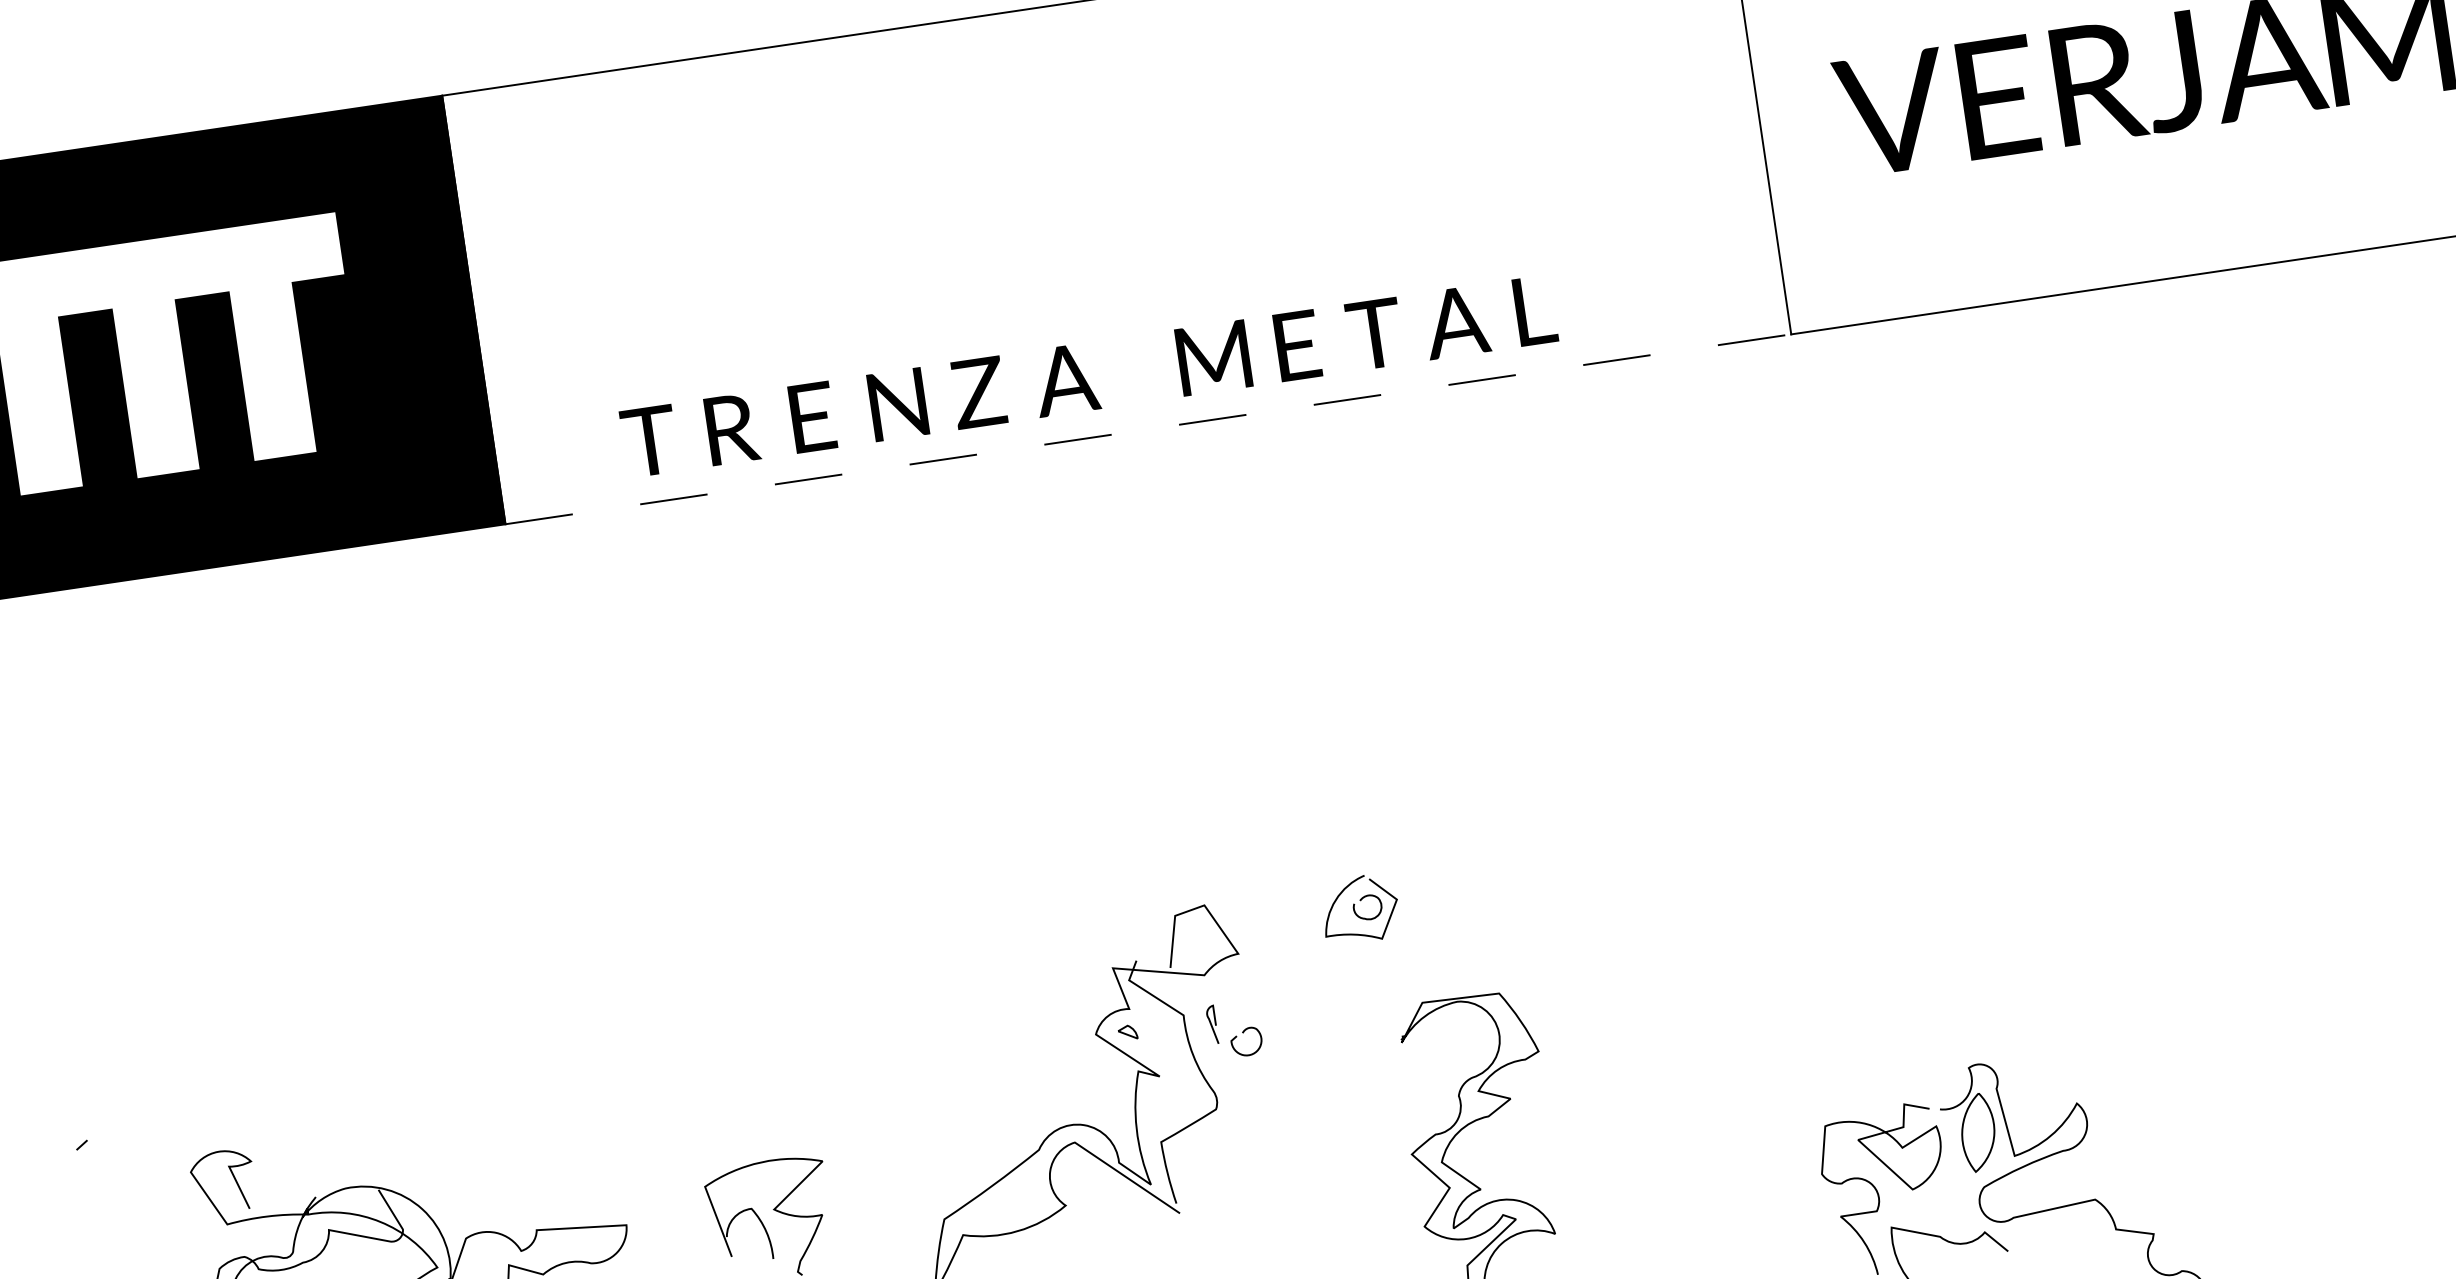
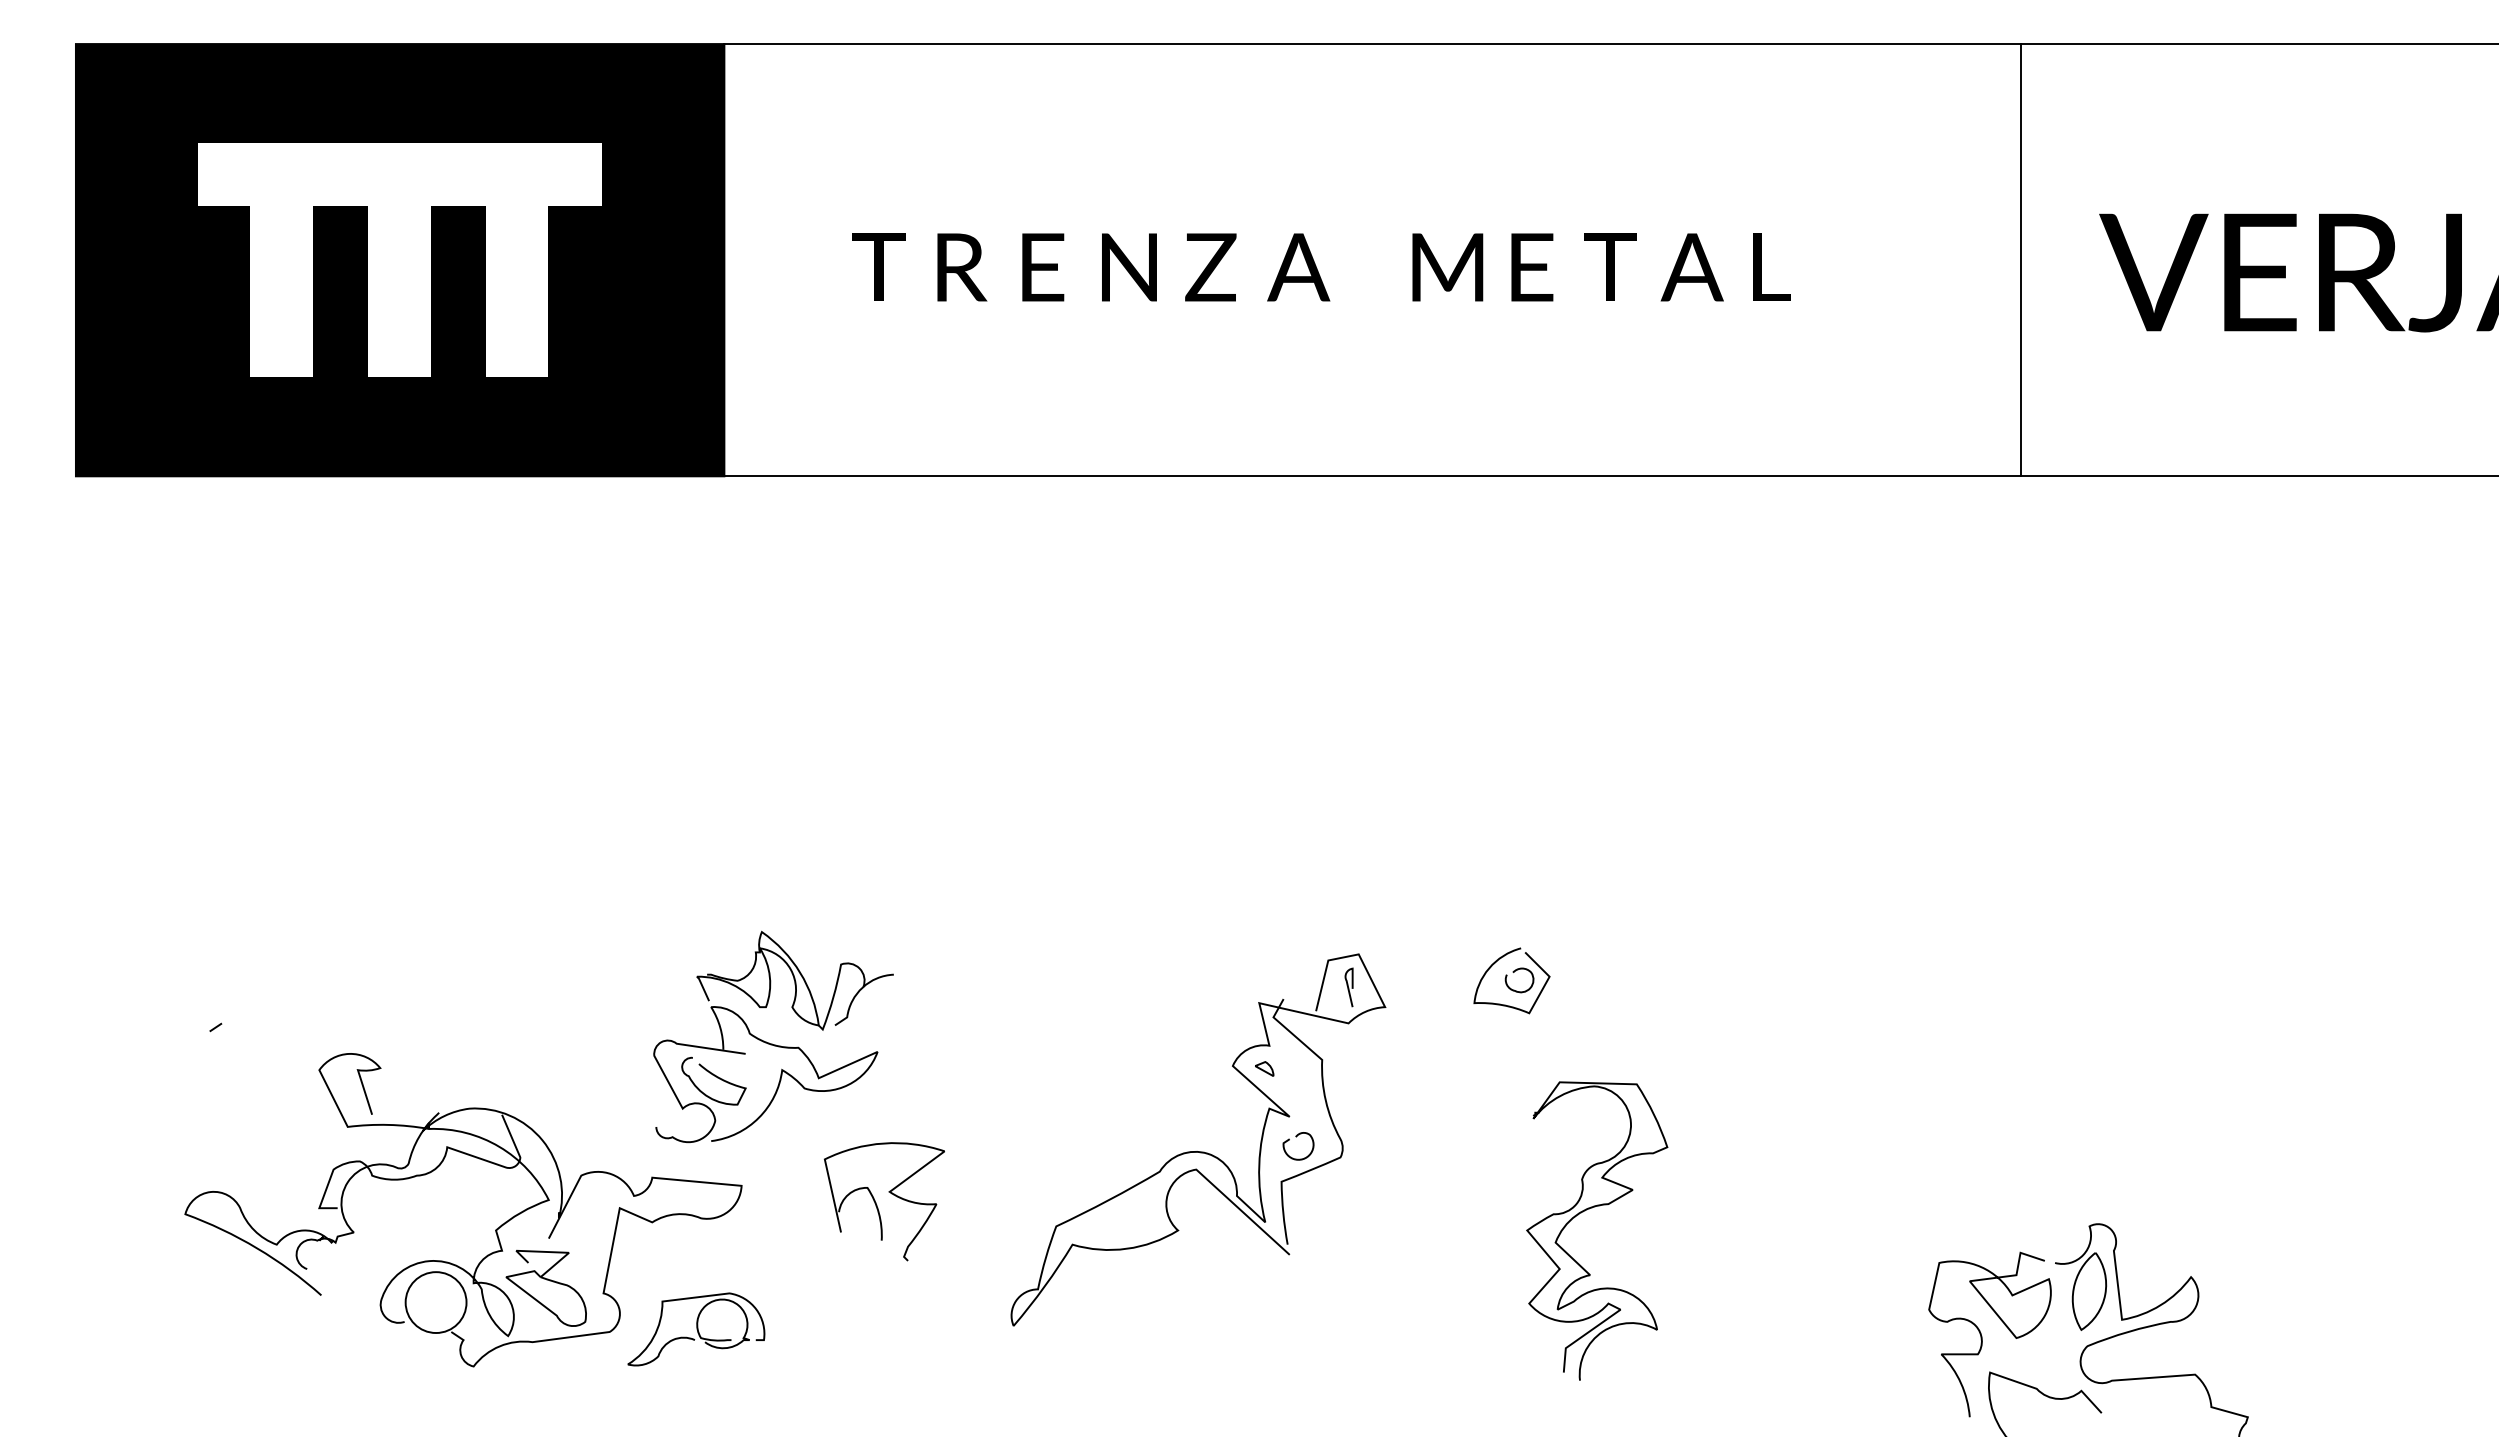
text: (1088, 376) -> (1321, 267), moved
line: (1149, 429) -> (1373, 476), dashed -> solid
curve: (1211, 1024) -> (1348, 987), moved
curve: (1243, 1033) -> (1296, 1137), moved
part: (636, 1079) -> (772, 1043), added

